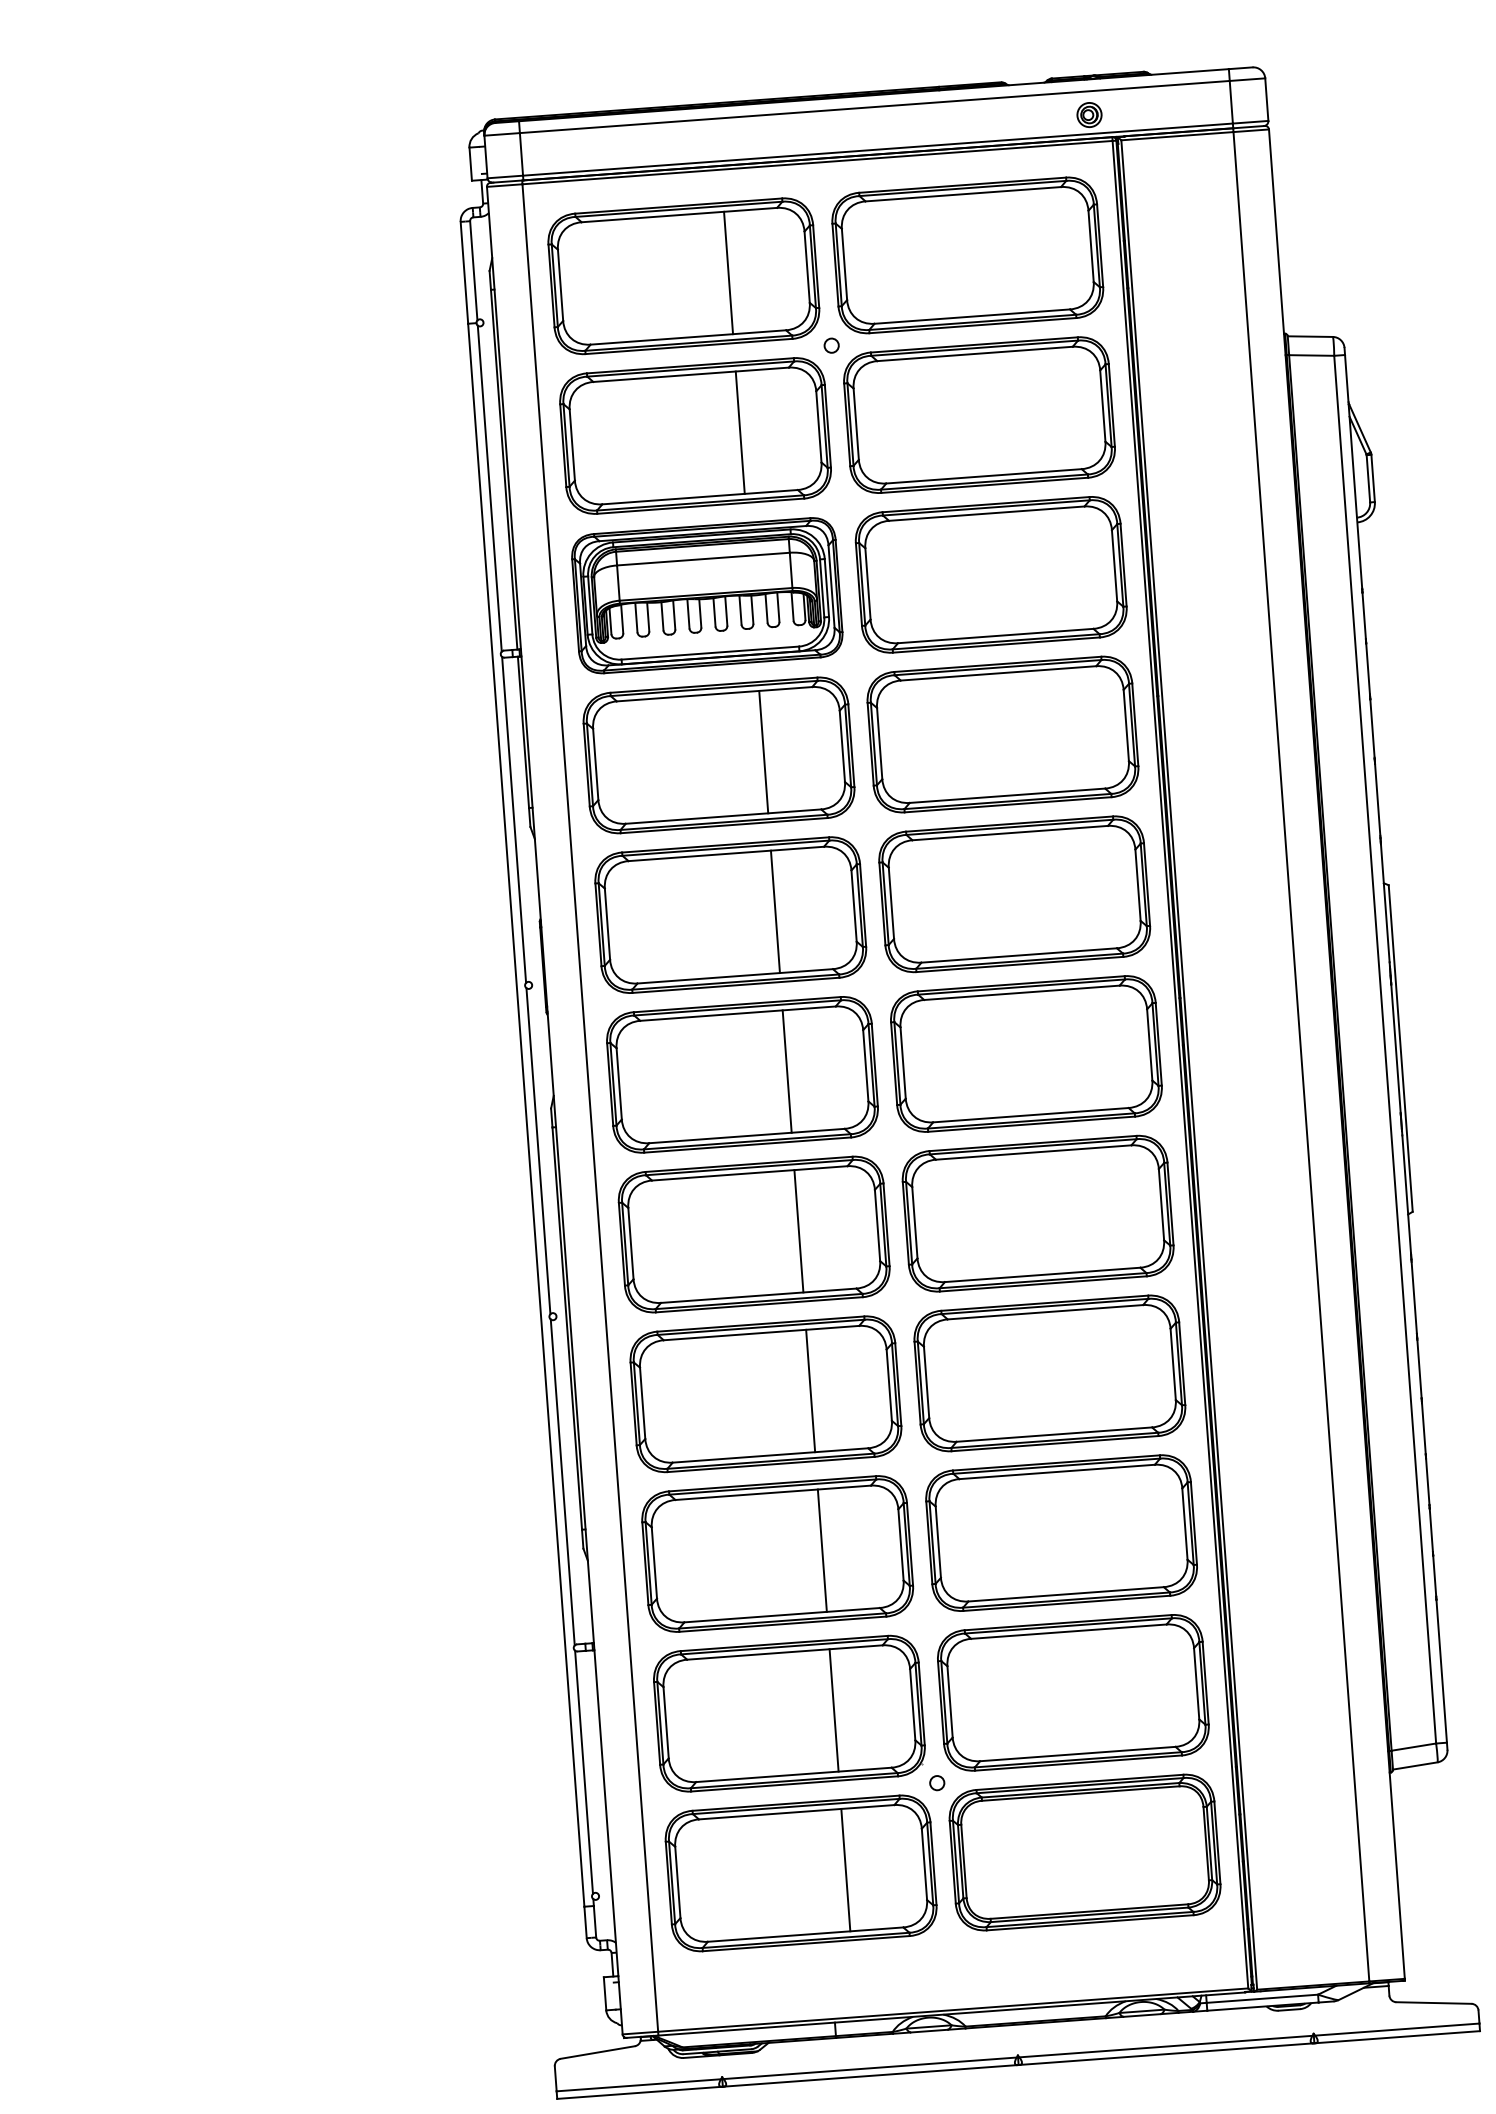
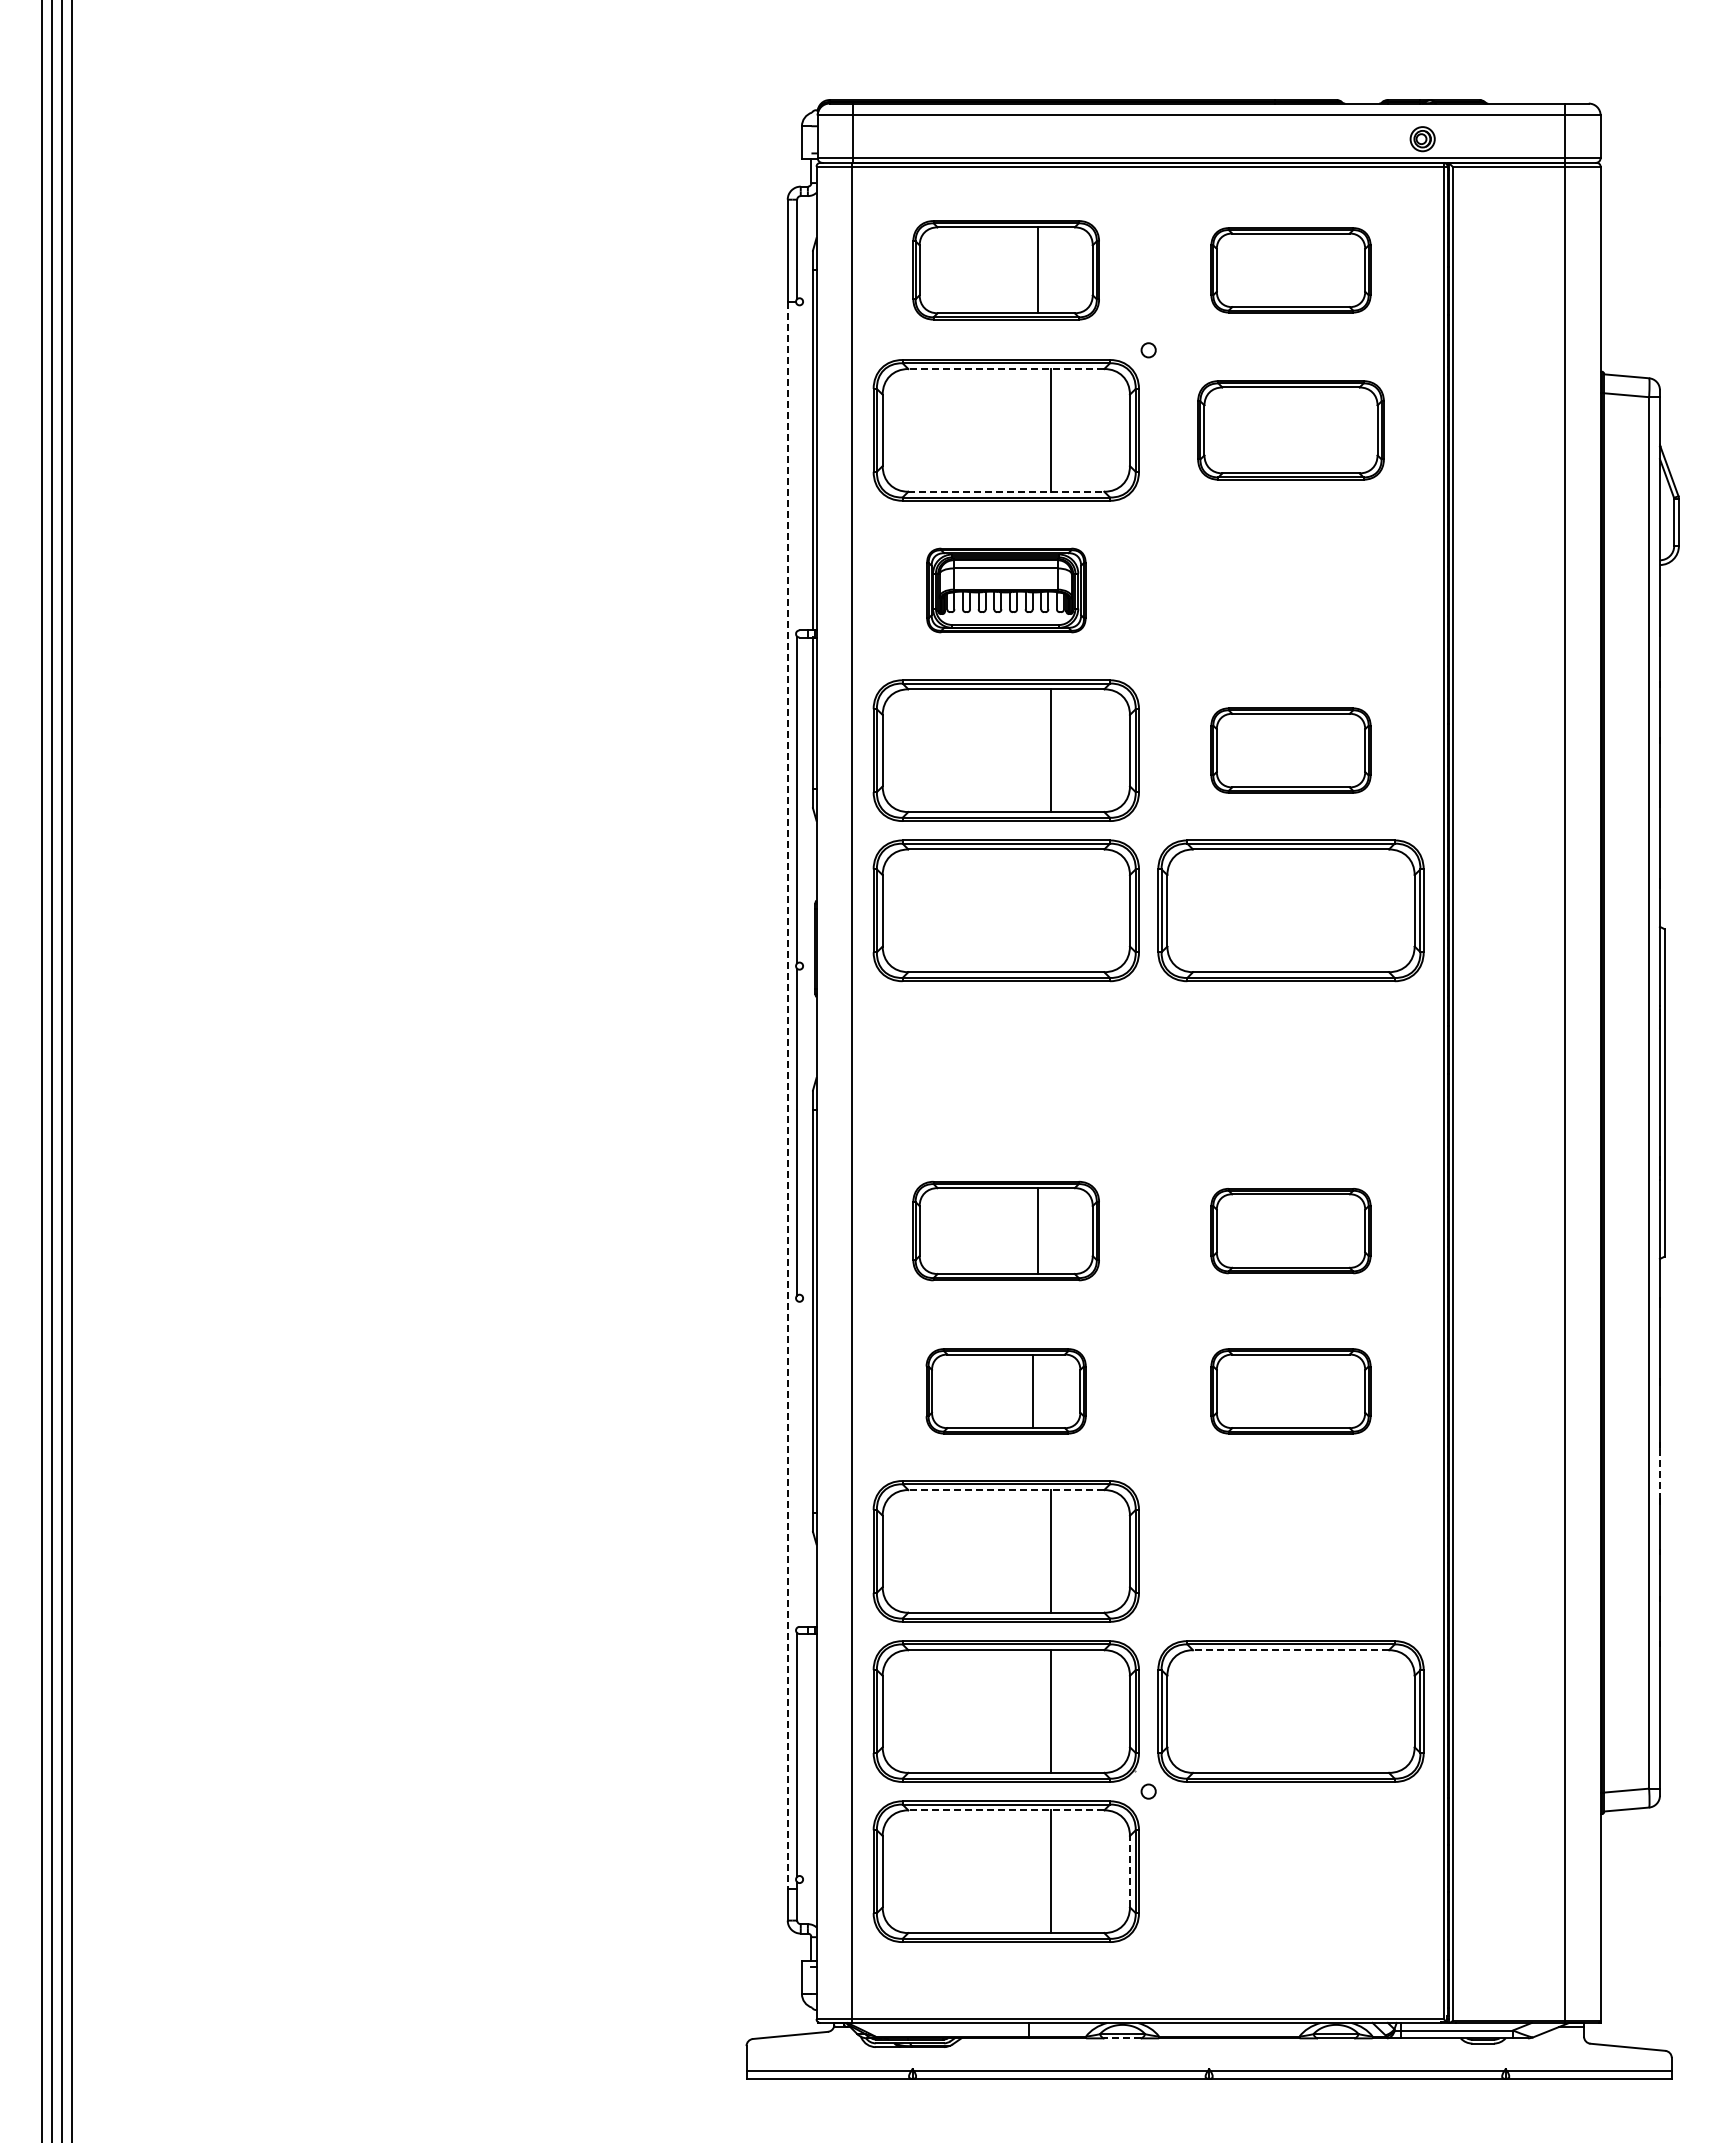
part: (967, 255) -> (1290, 270), size x0.6
part: (683, 276) -> (1005, 270), size x0.7
line: (691, 375) -> (1006, 369), solid -> dashed
part: (979, 415) -> (1290, 430), size x0.7
line: (490, 488) -> (797, 467), removed
line: (700, 496) -> (1006, 491), solid -> dashed
part: (990, 574) -> (1290, 590), removed
part: (707, 595) -> (1006, 590), size x0.6
part: (1002, 734) -> (1290, 750), size x0.6
line: (775, 911) -> (1051, 910), removed
part: (1025, 1053) -> (1290, 1070), removed
part: (741, 1074) -> (1005, 1070), removed
line: (526, 1115) -> (787, 1095), solid -> dashed
part: (1037, 1213) -> (1290, 1230), size x0.6
part: (753, 1234) -> (1005, 1230), size x0.7
part: (1049, 1373) -> (1290, 1391), size x0.6
part: (765, 1394) -> (1005, 1391), size x0.6
line: (1423, 1429) -> (1659, 1474), solid -> dashed
line: (562, 1481) -> (797, 1463), removed
line: (773, 1493) -> (1006, 1490), solid -> dashed
part: (1061, 1533) -> (1290, 1551), removed
line: (1069, 1631) -> (1291, 1650), solid -> dashed
line: (796, 1812) -> (1006, 1810), solid -> dashed
part: (1084, 1852) -> (1290, 1871), removed
line: (923, 1864) -> (1129, 1871), solid -> dashed
line: (929, 2031) -> (1122, 2038), solid -> dashed

